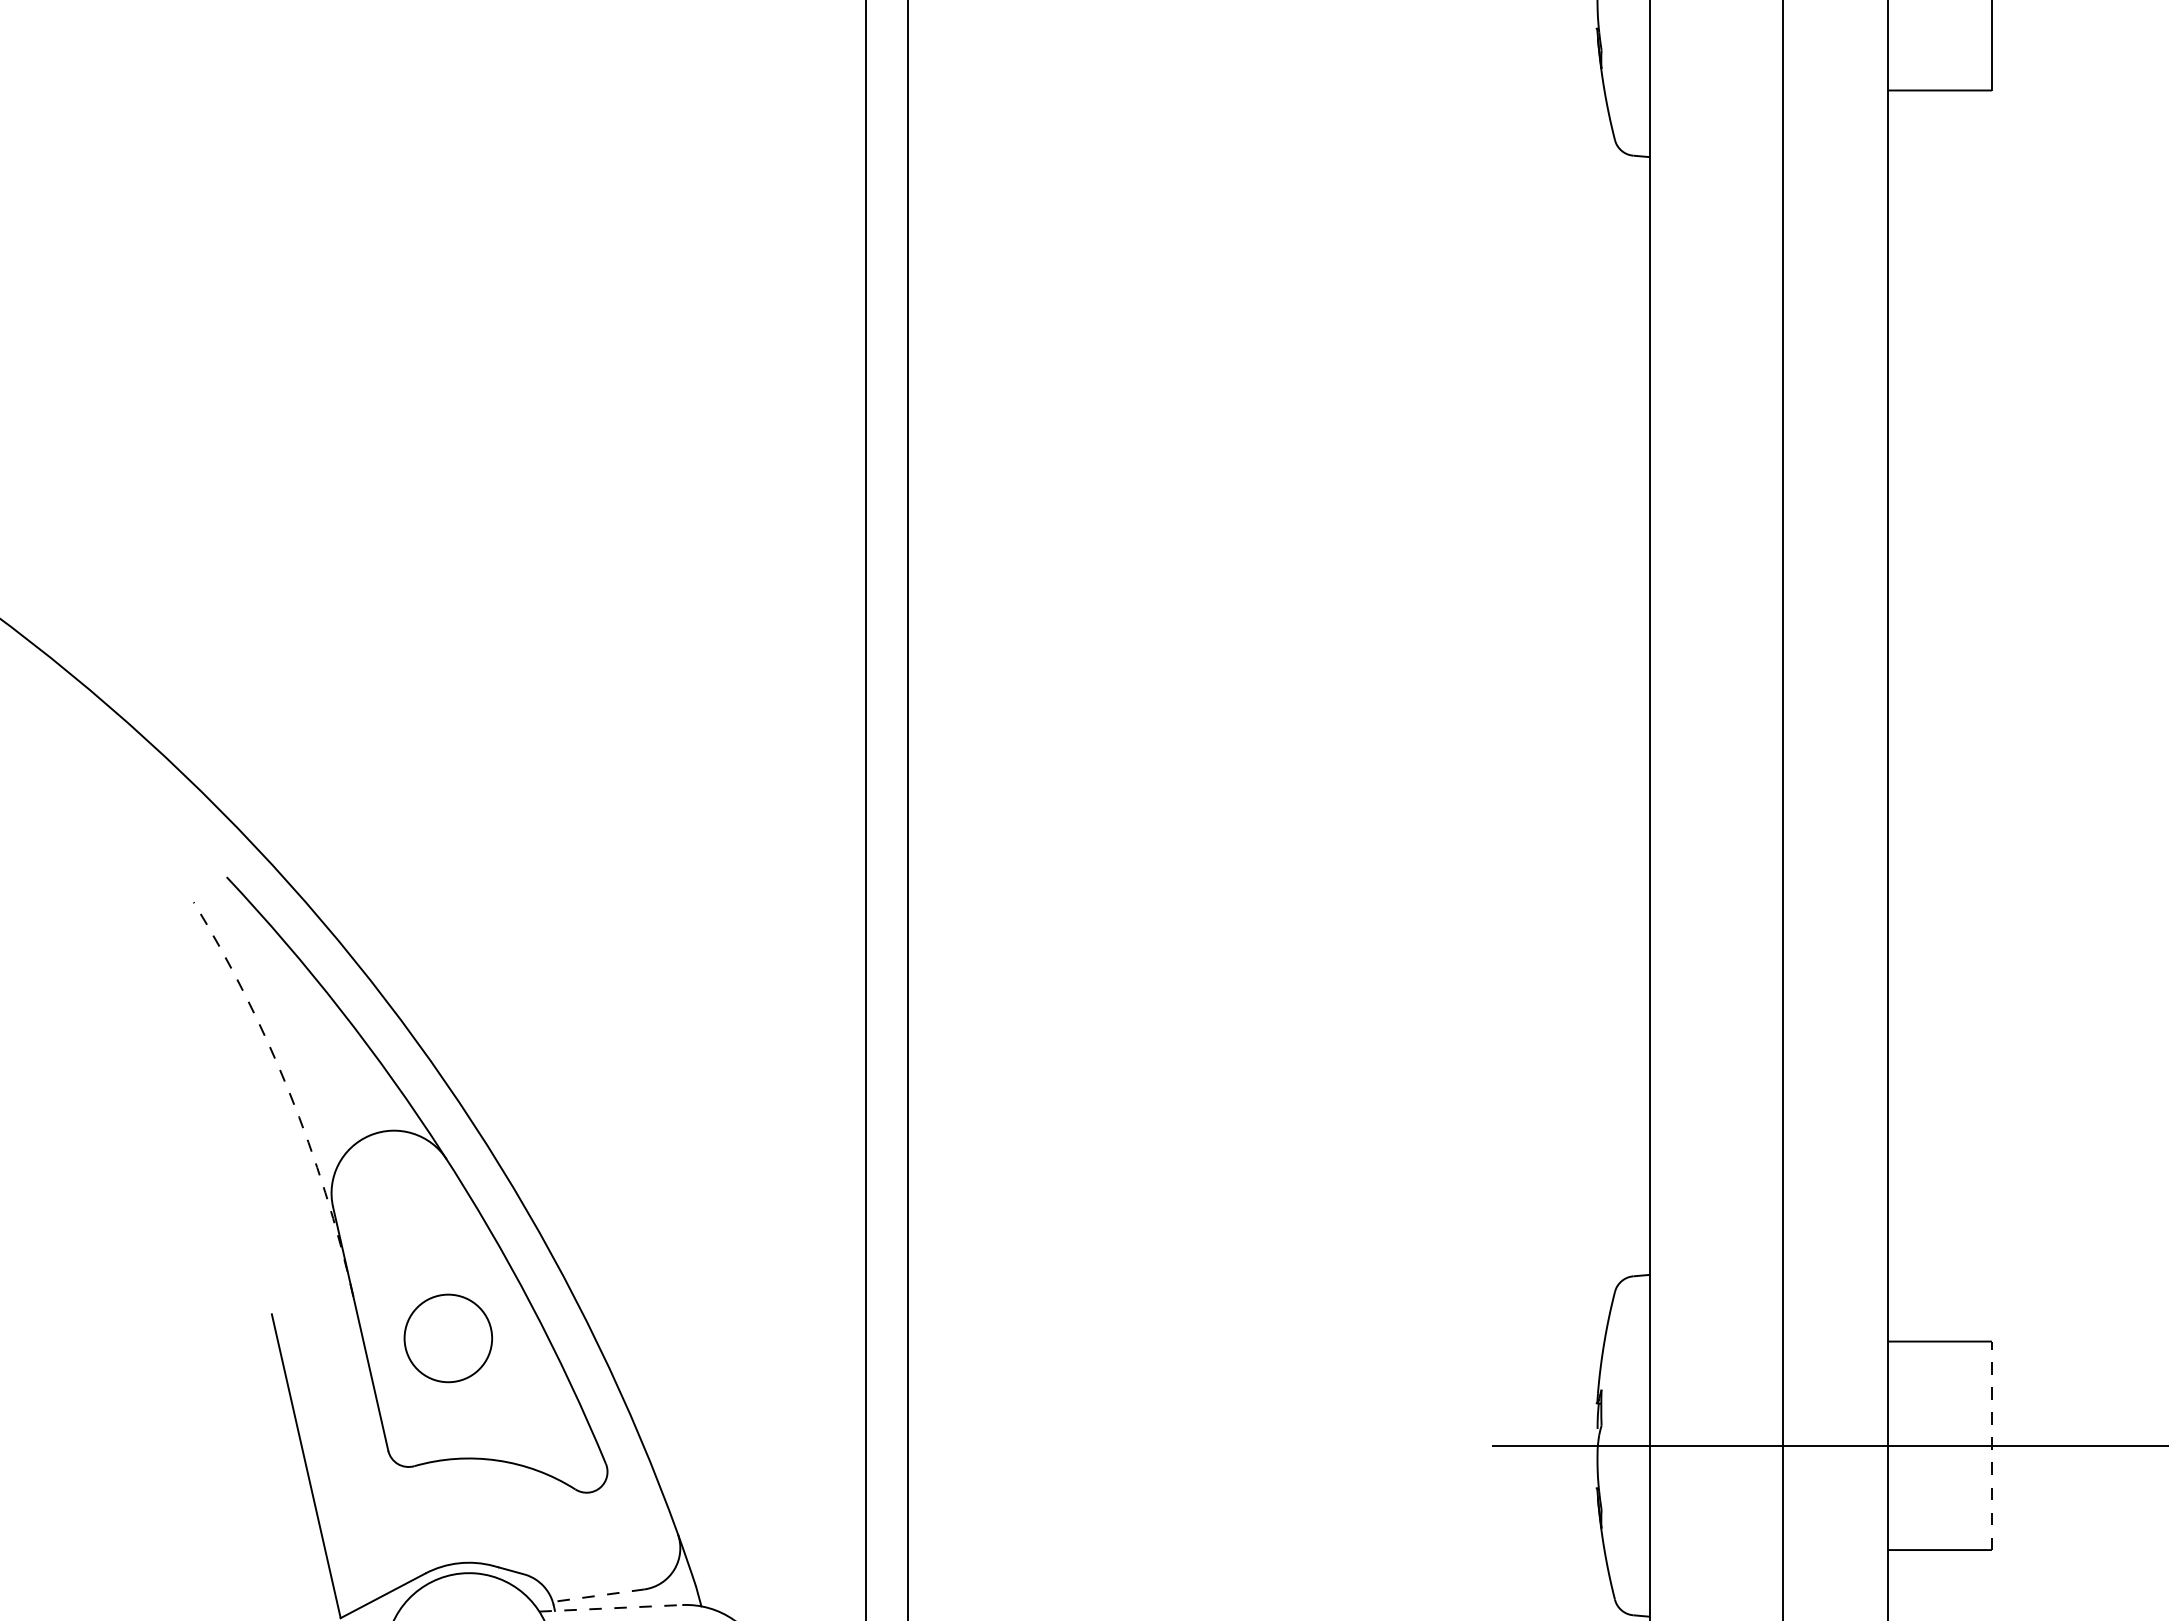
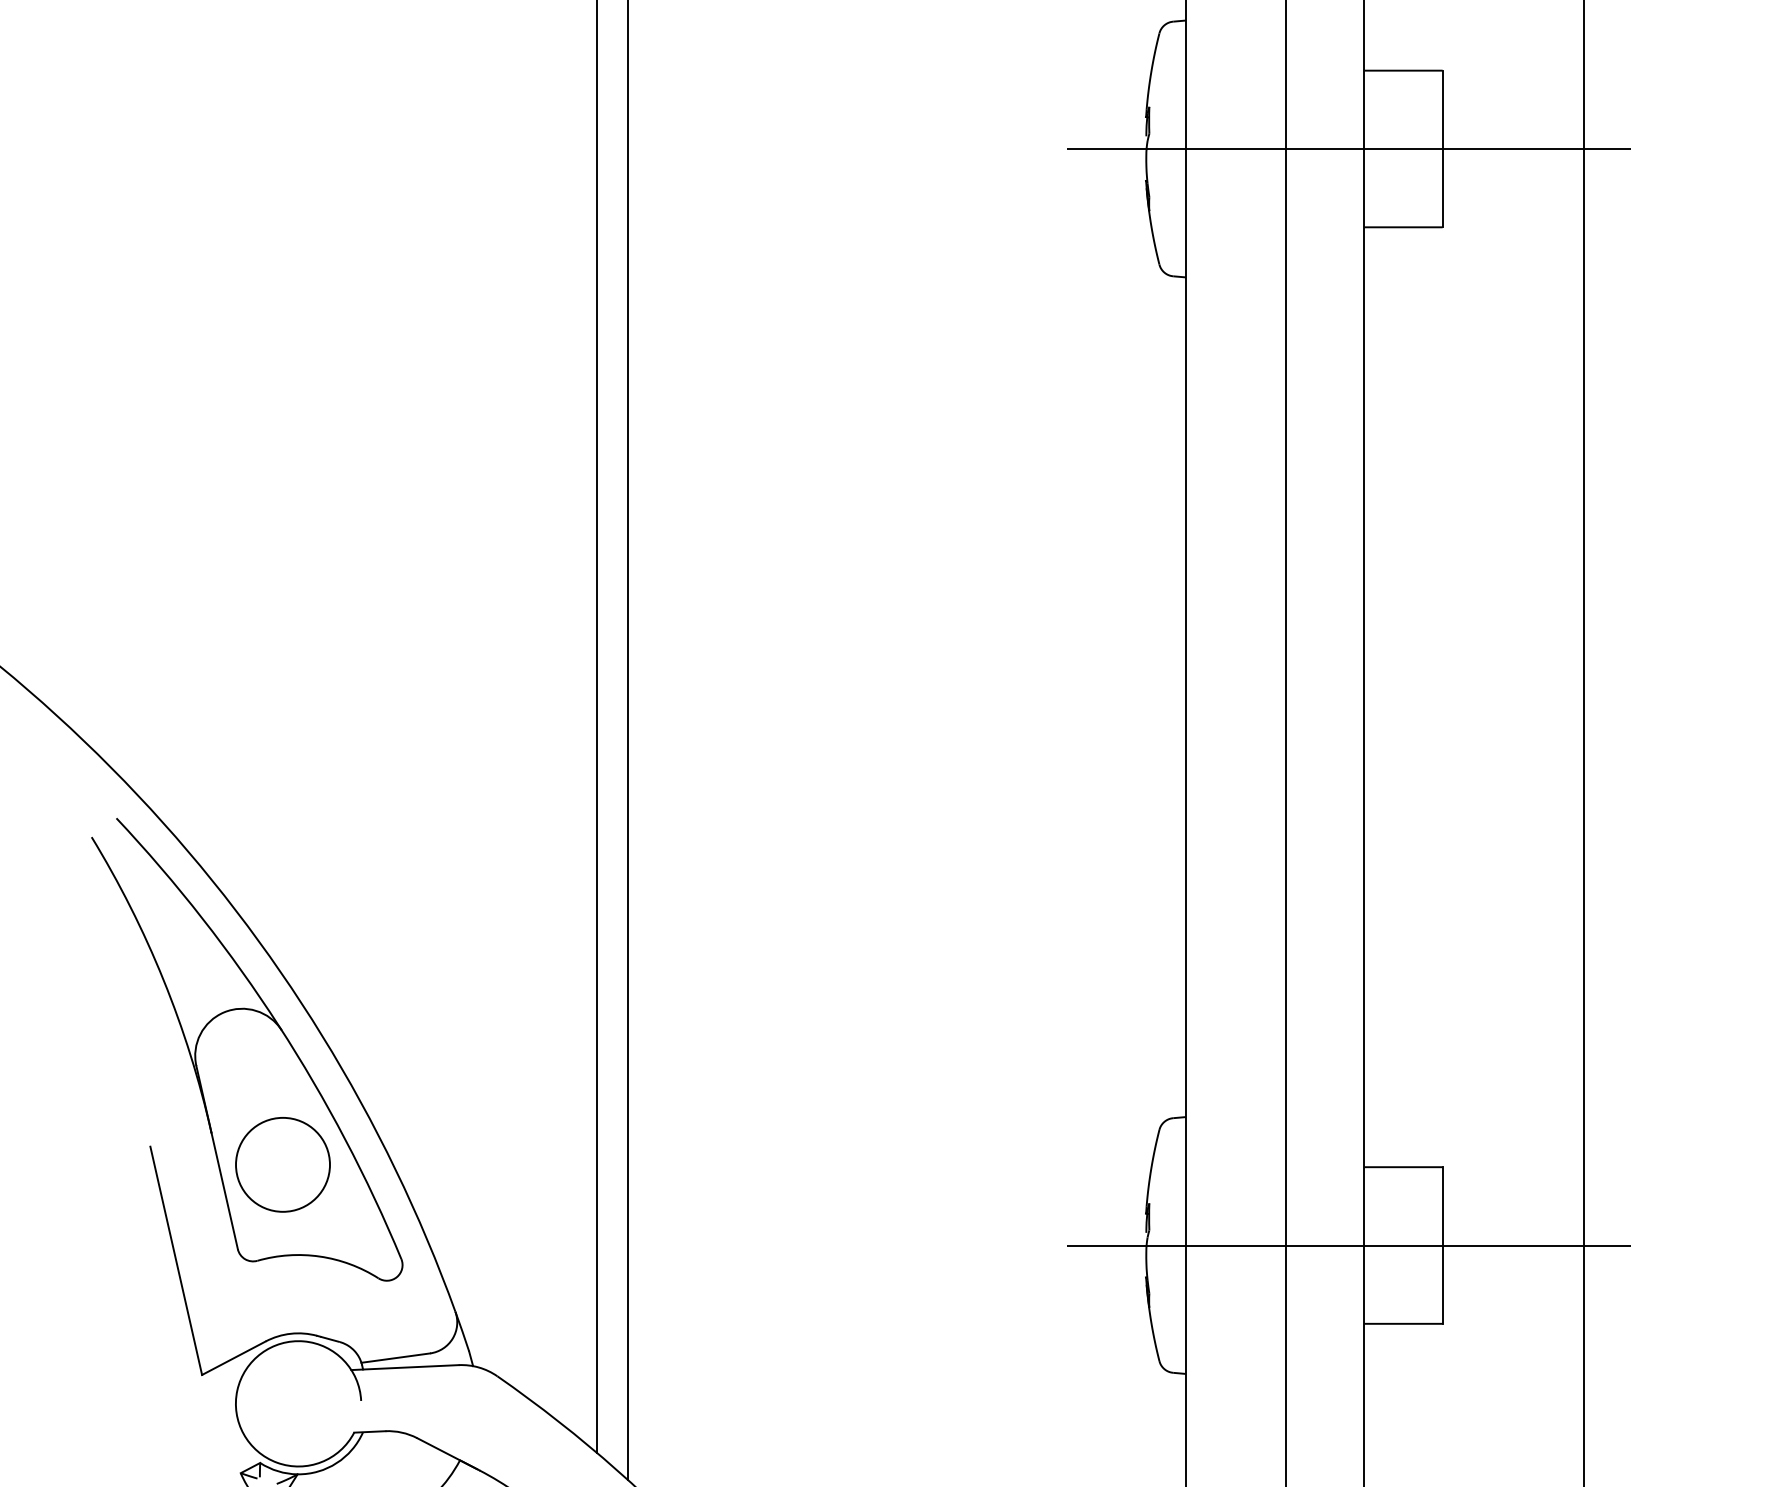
arc: (289, 1093) -> (163, 980), dashed -> solid
circle: (449, 1337) -> (283, 1164), size x1.43
line: (1991, 1445) -> (1442, 1245), dashed -> solid
line: (598, 1596) -> (395, 1358), dashed -> solid
line: (611, 1608) -> (405, 1367), dashed -> solid

